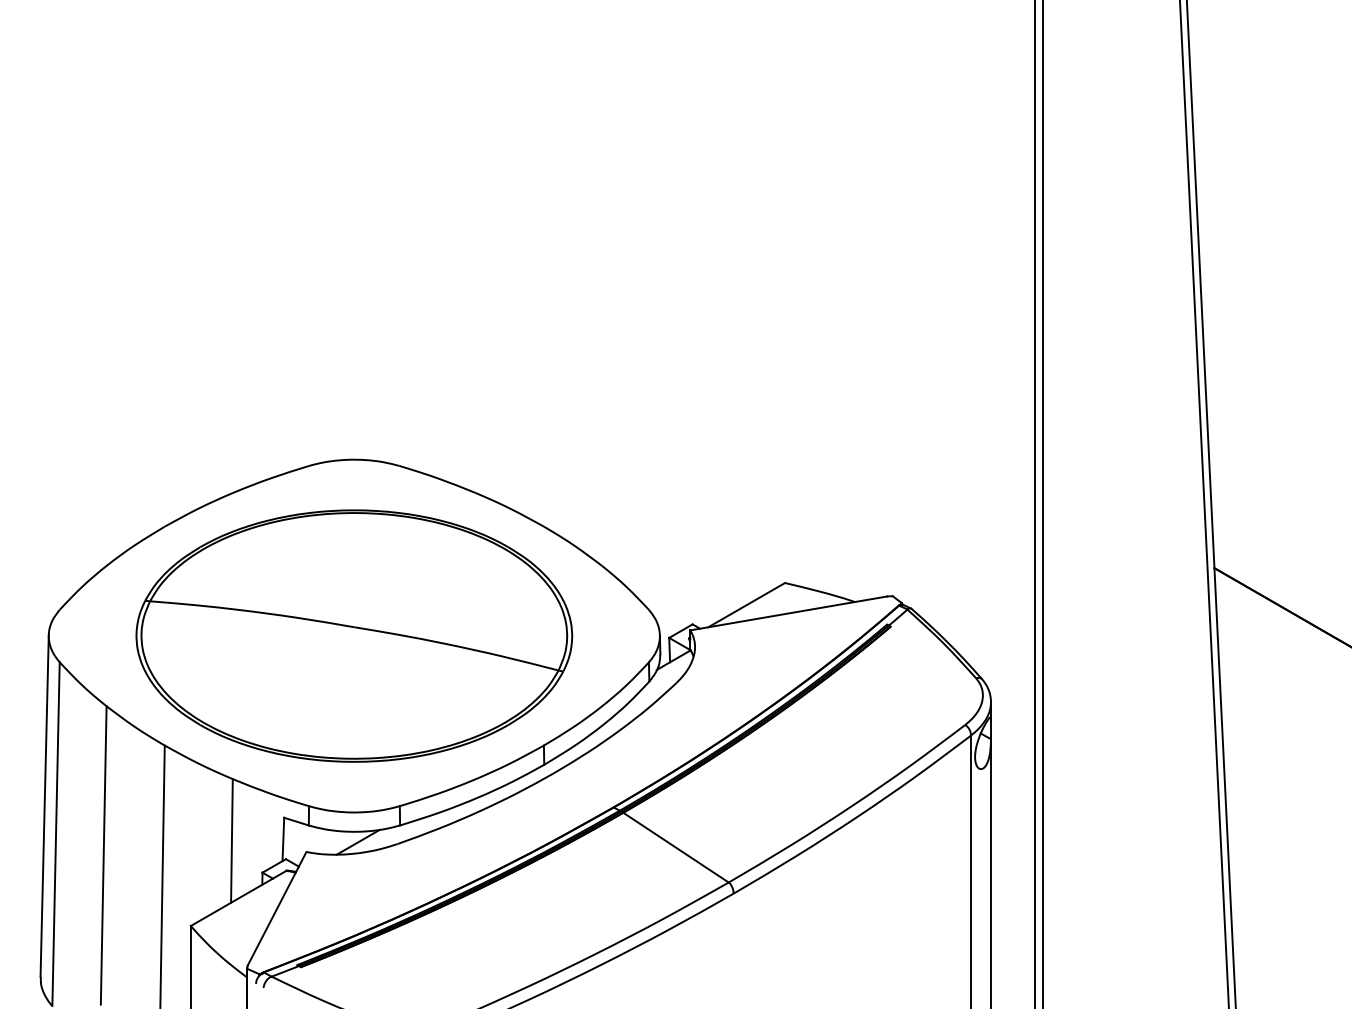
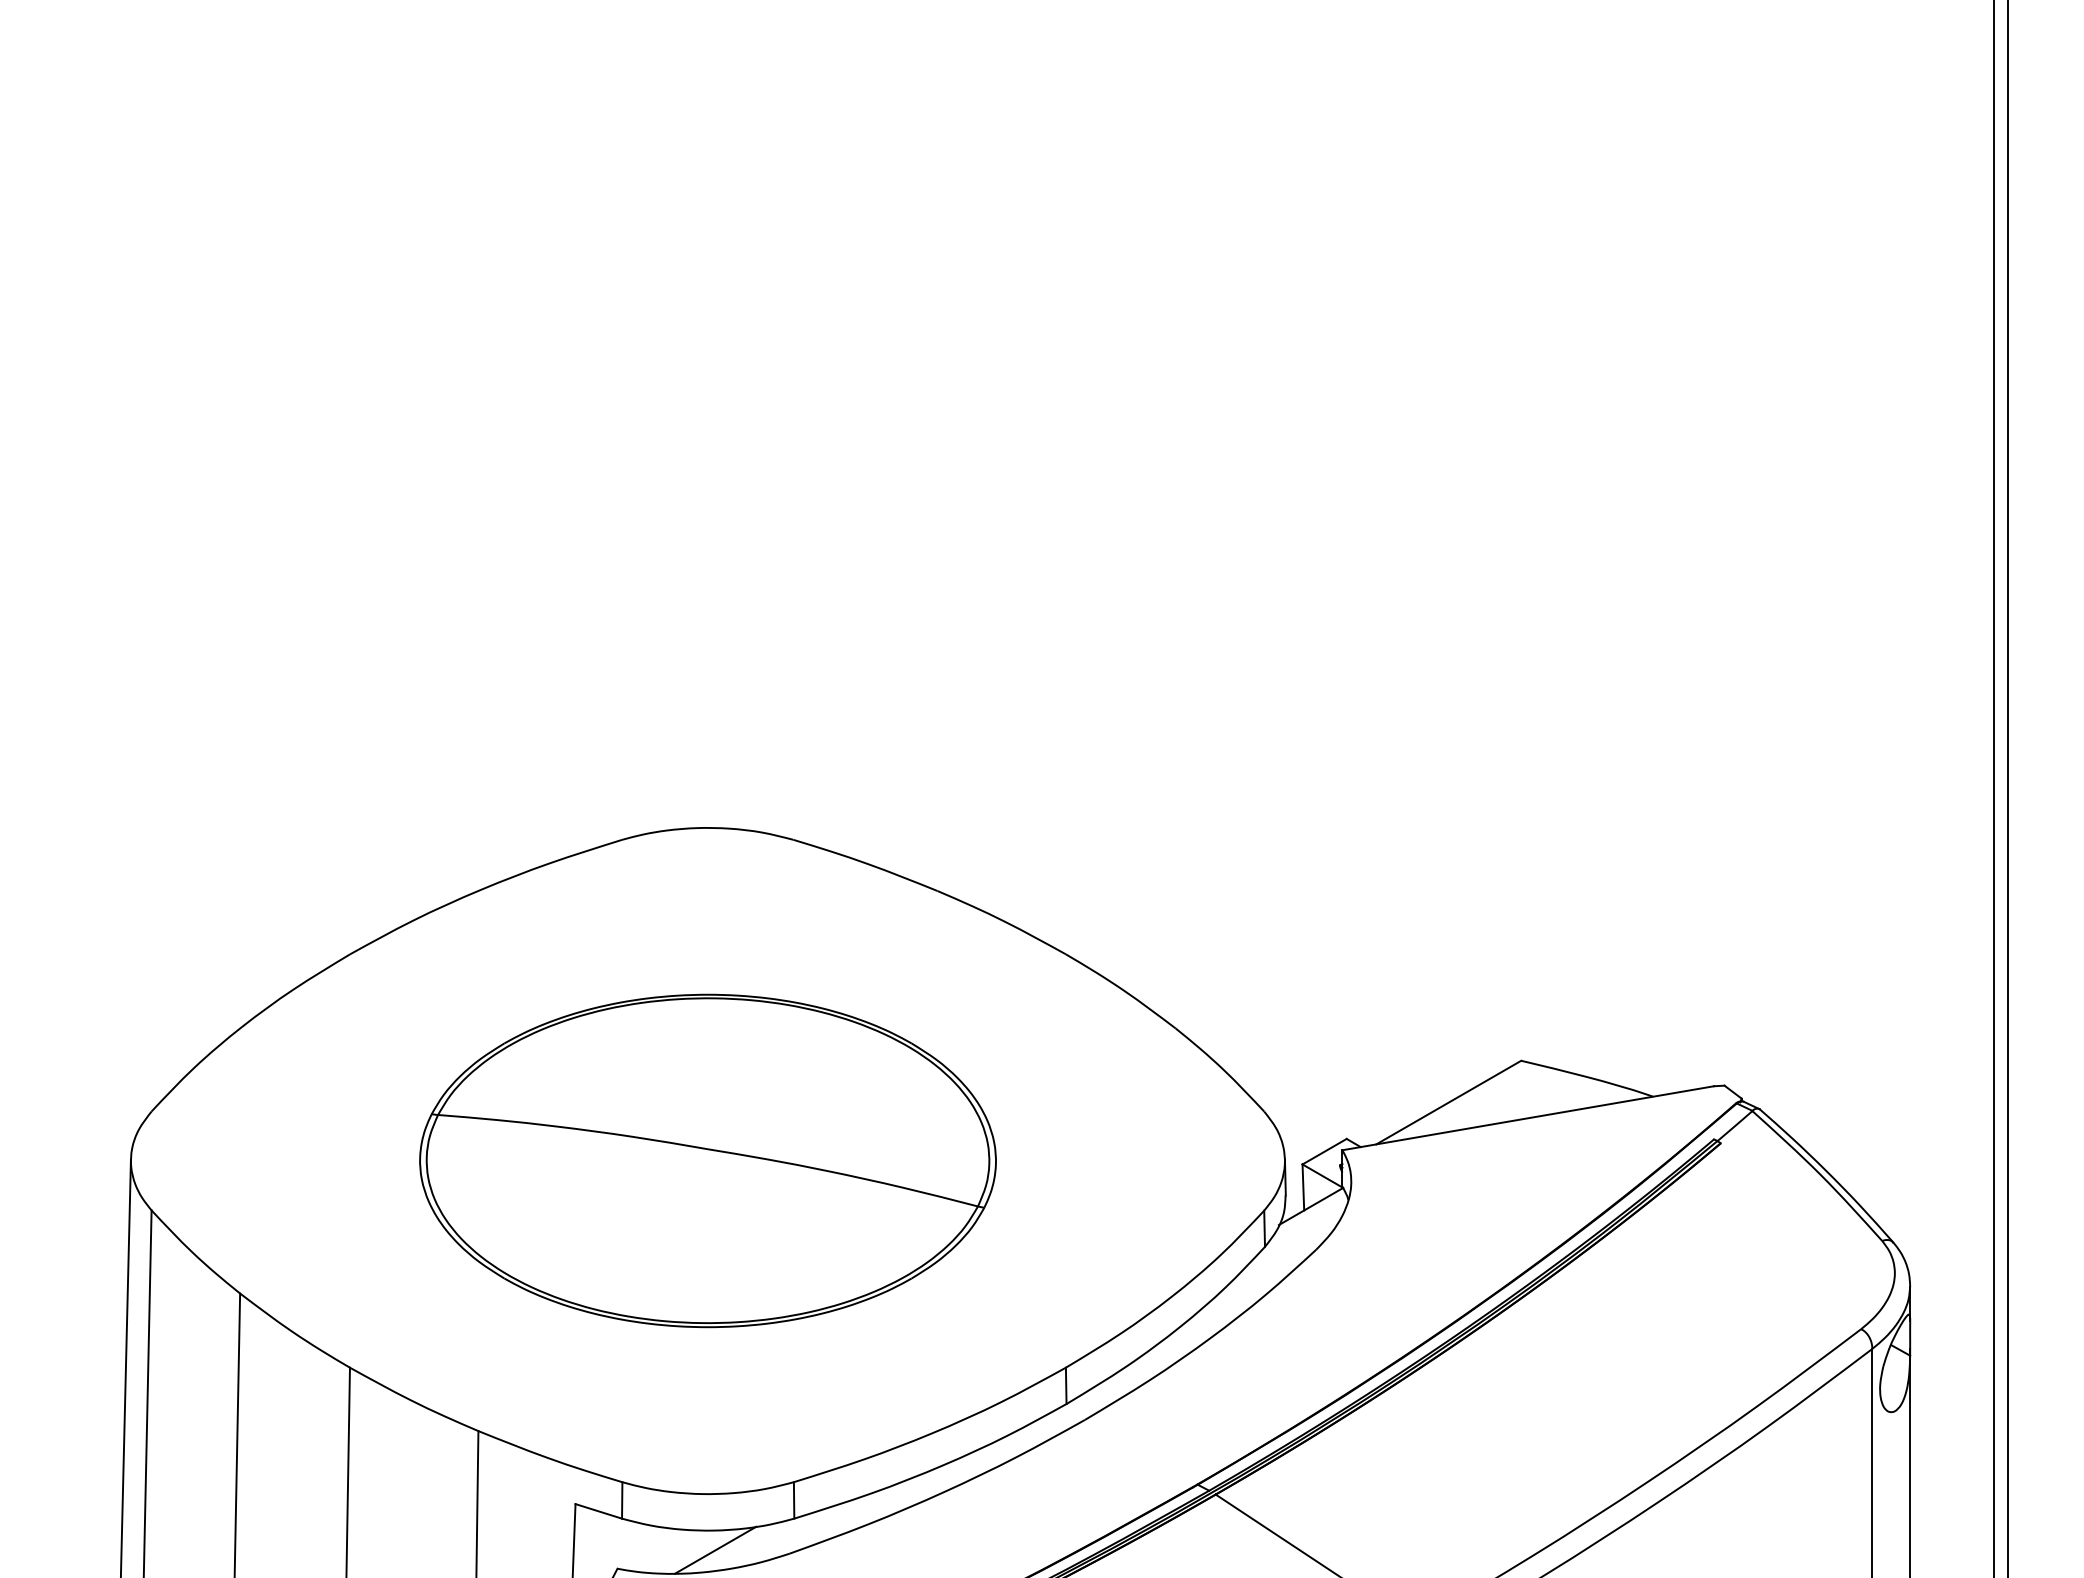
part: (354, 635) -> (708, 1159), size x0.7

